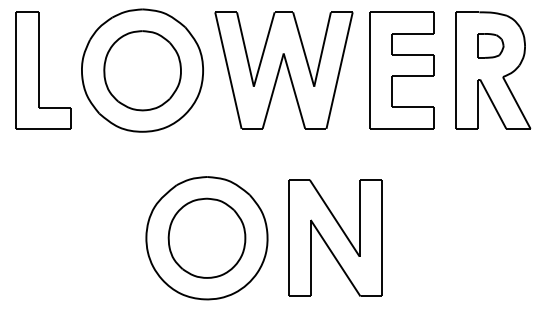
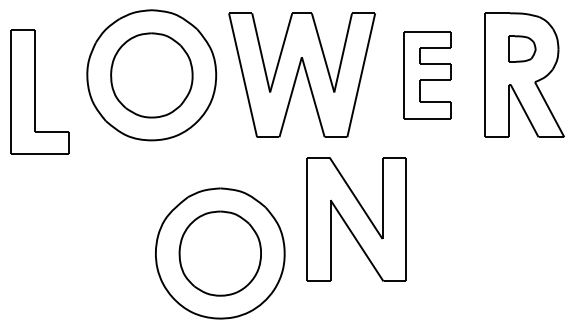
part: (43, 70) -> (40, 92), moved
part: (401, 70) -> (427, 75), size x0.7
part: (335, 237) -> (356, 218), moved

